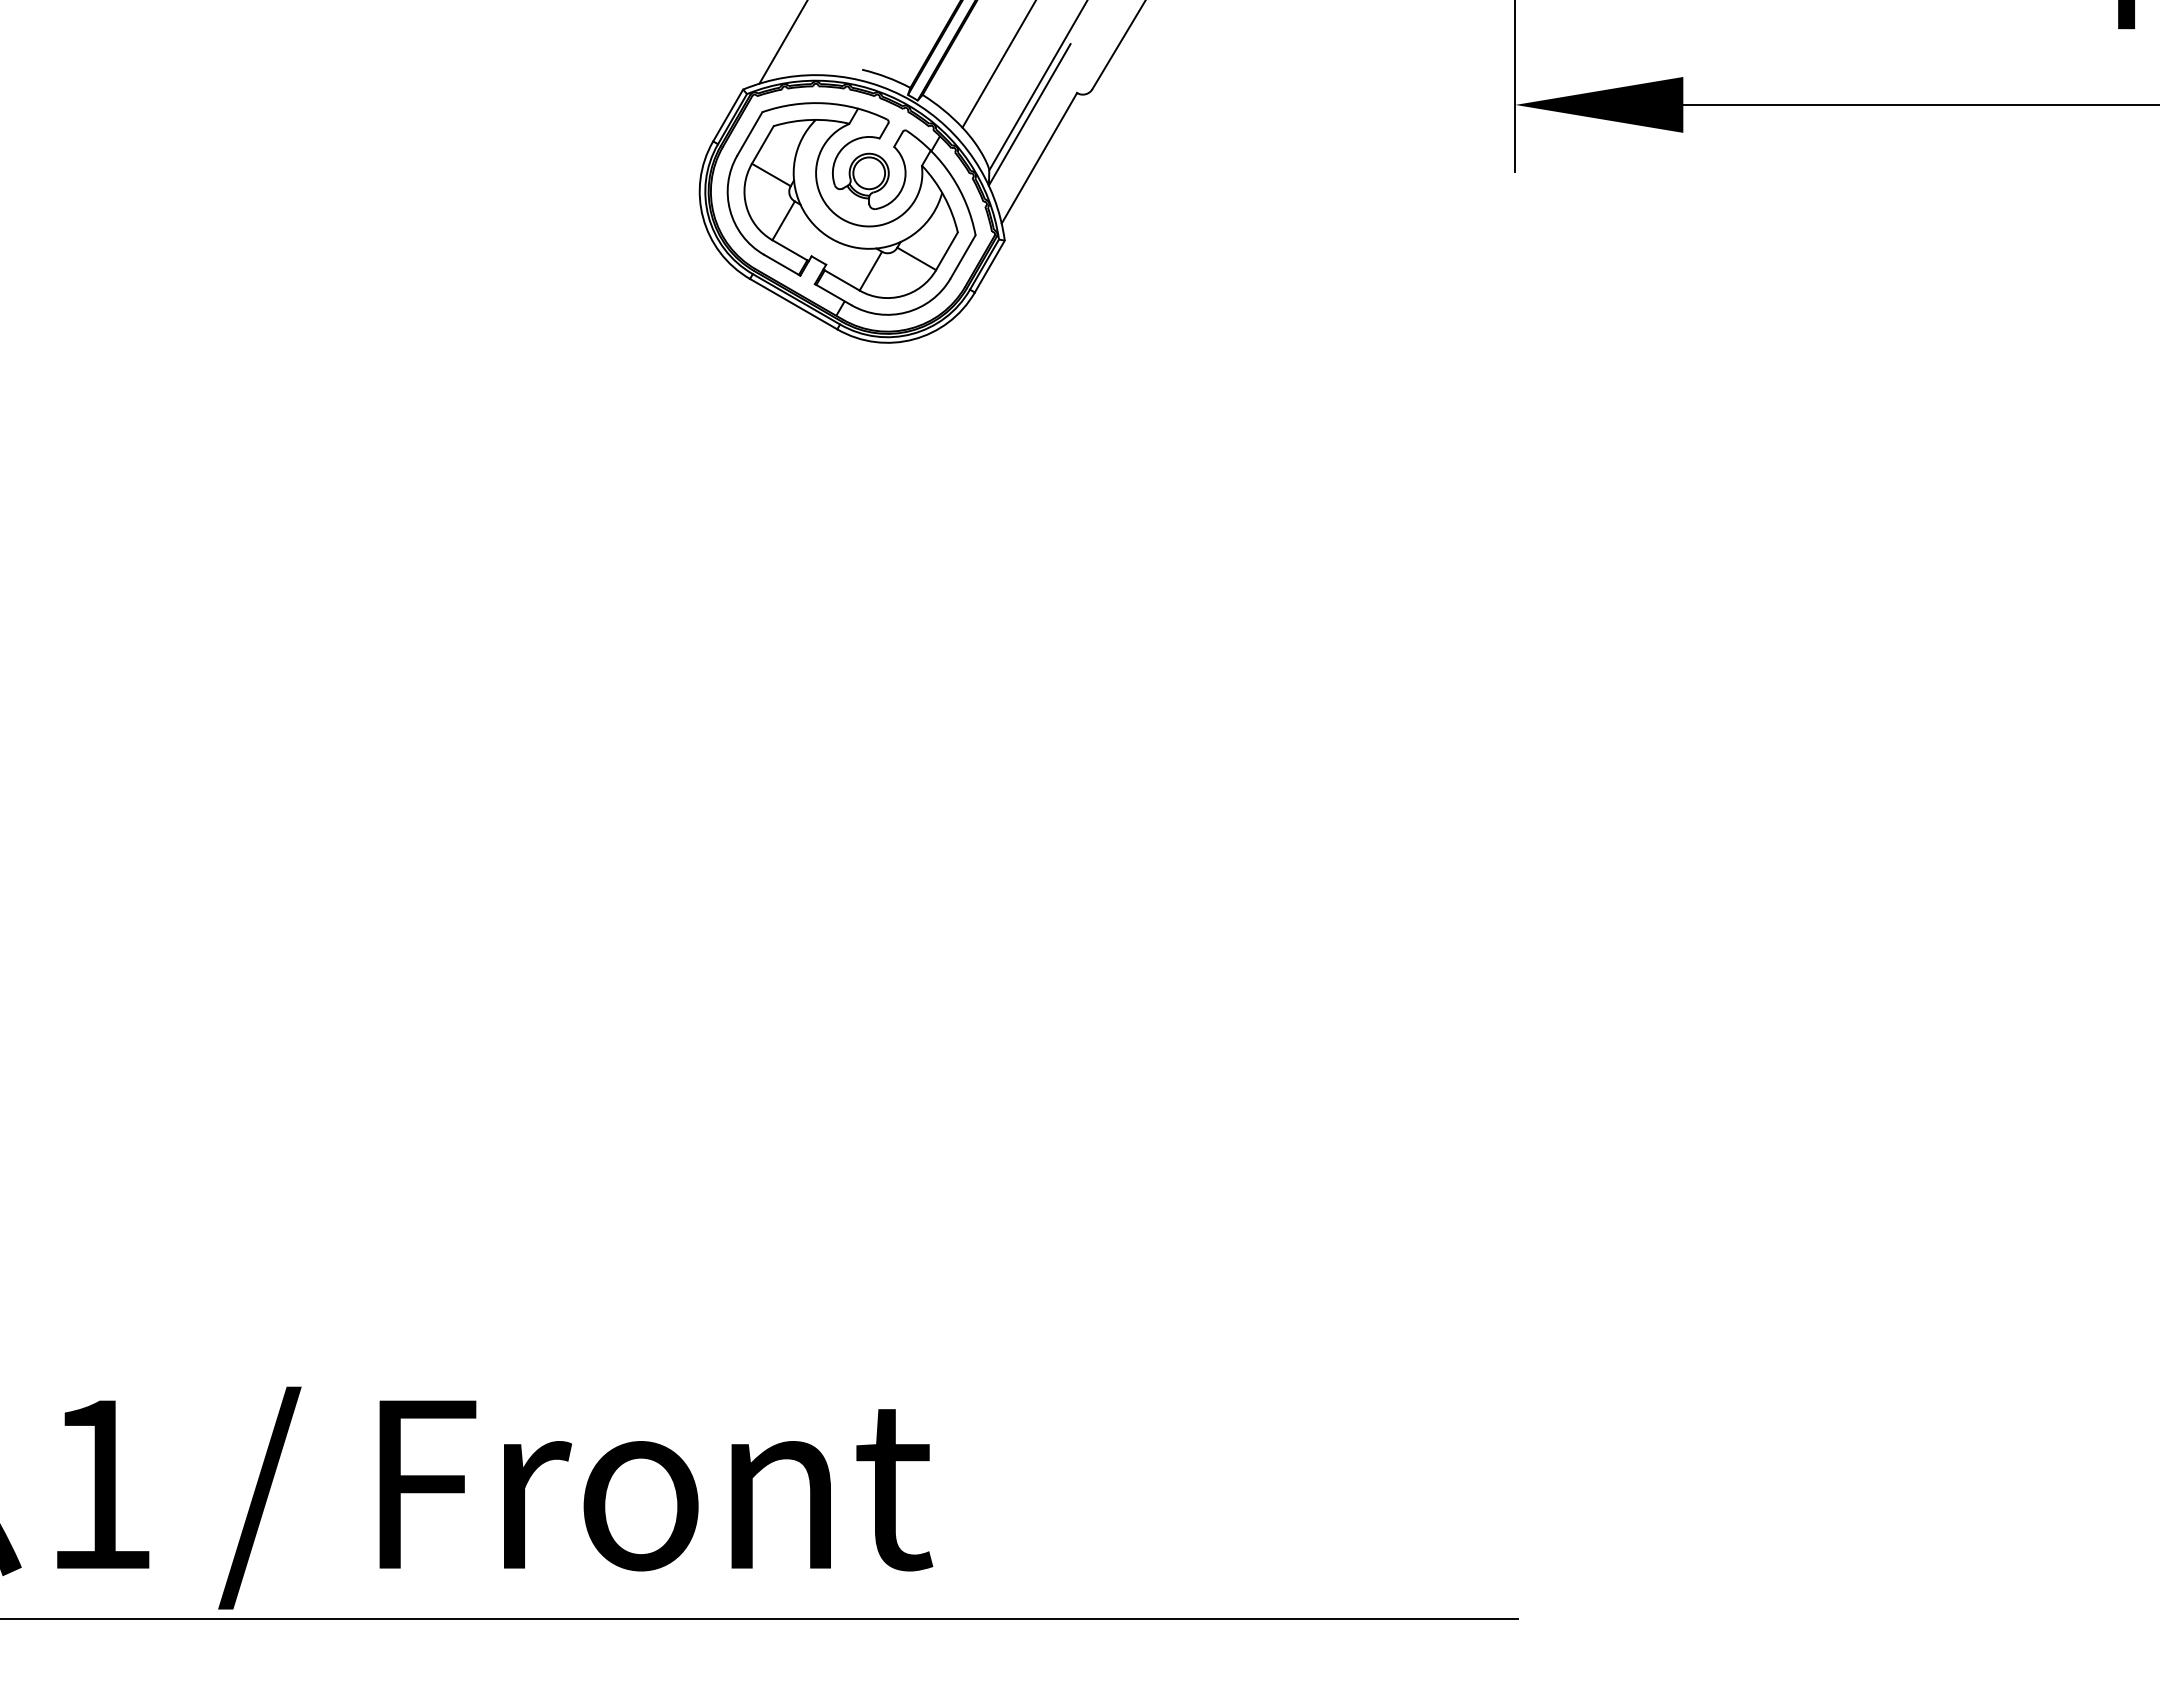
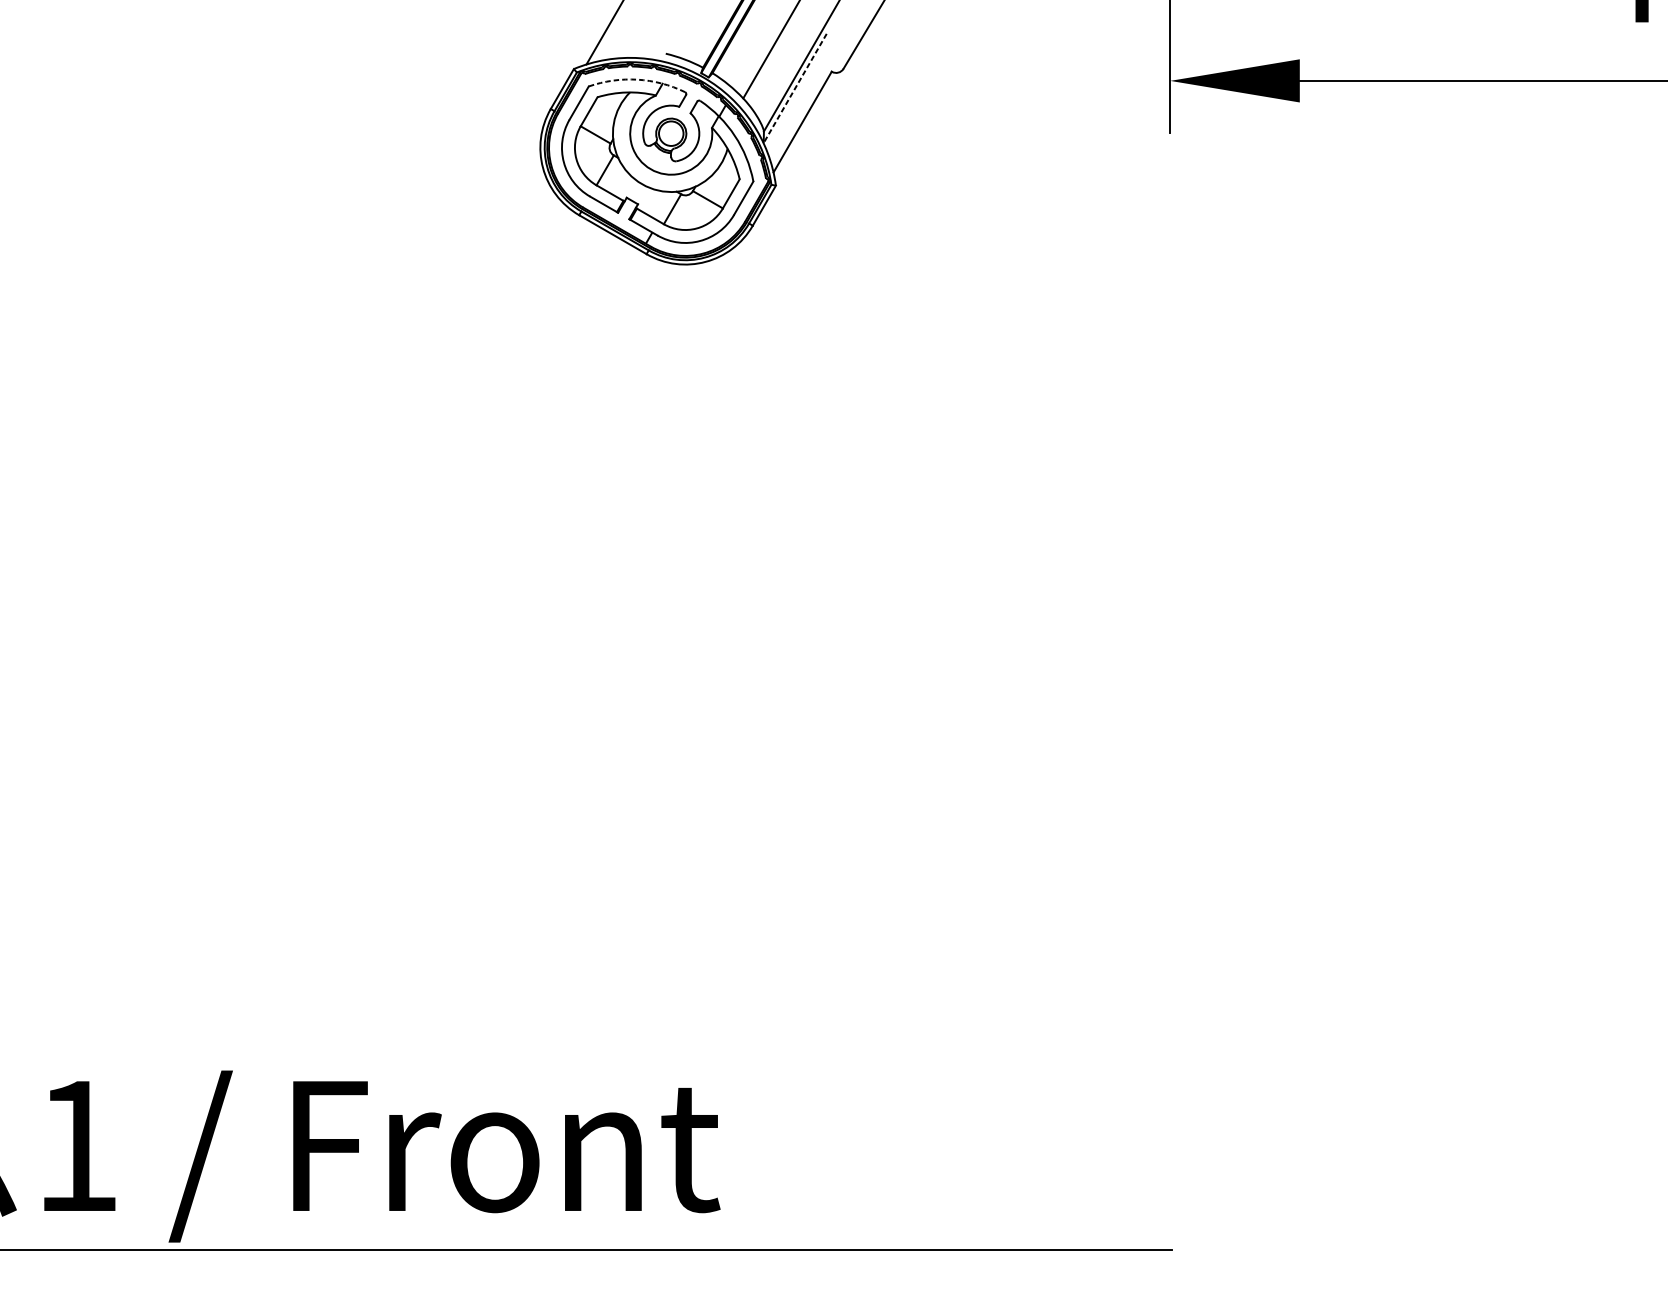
arc: (825, 103) -> (637, 79), solid -> dashed
line: (1029, 114) -> (795, 88), solid -> dashed

